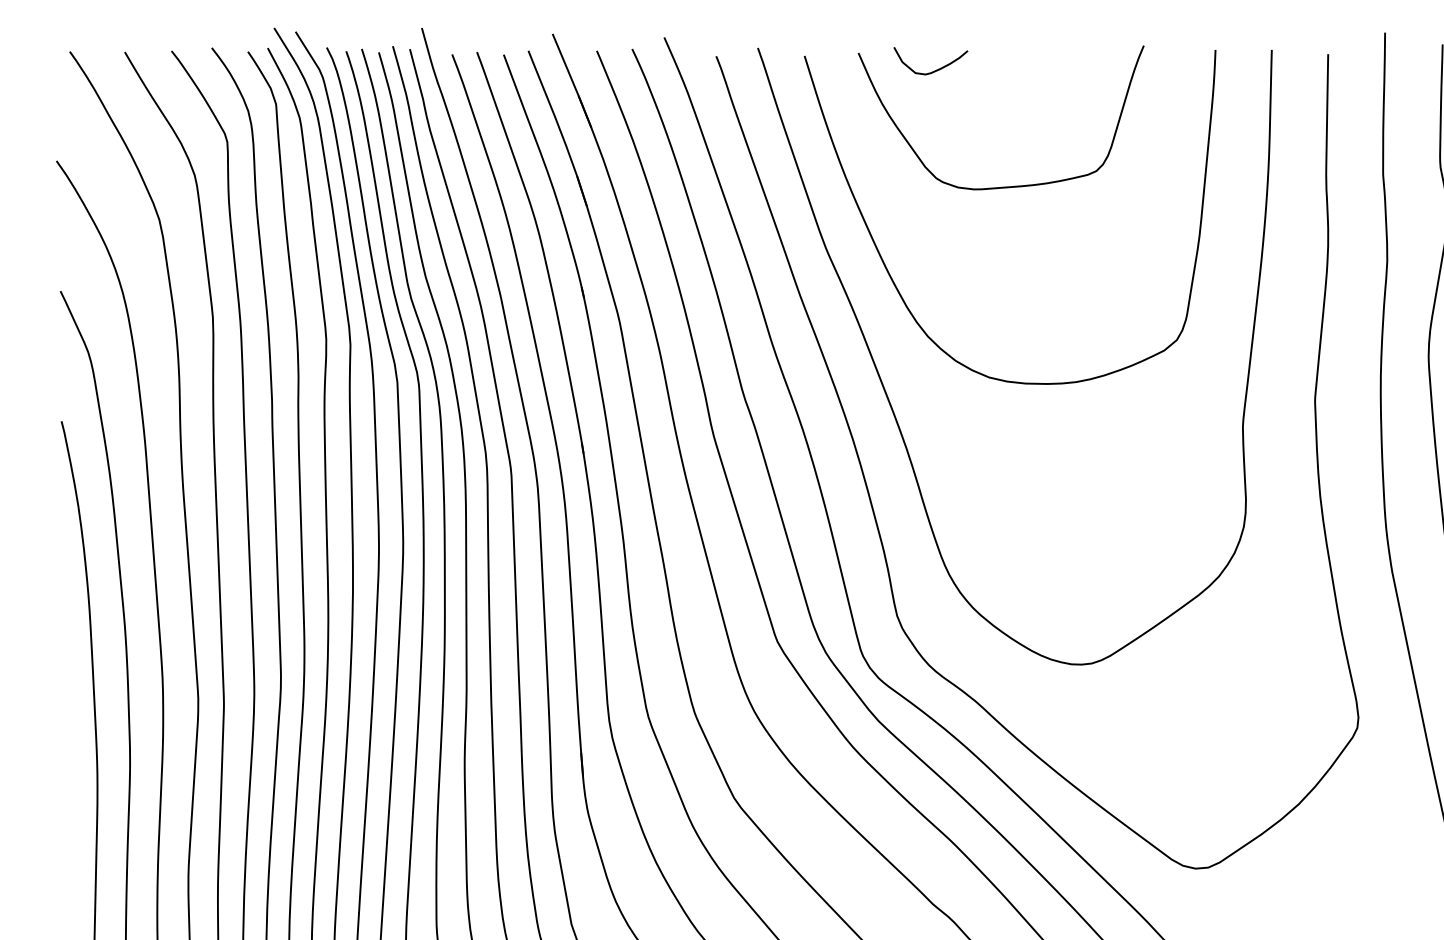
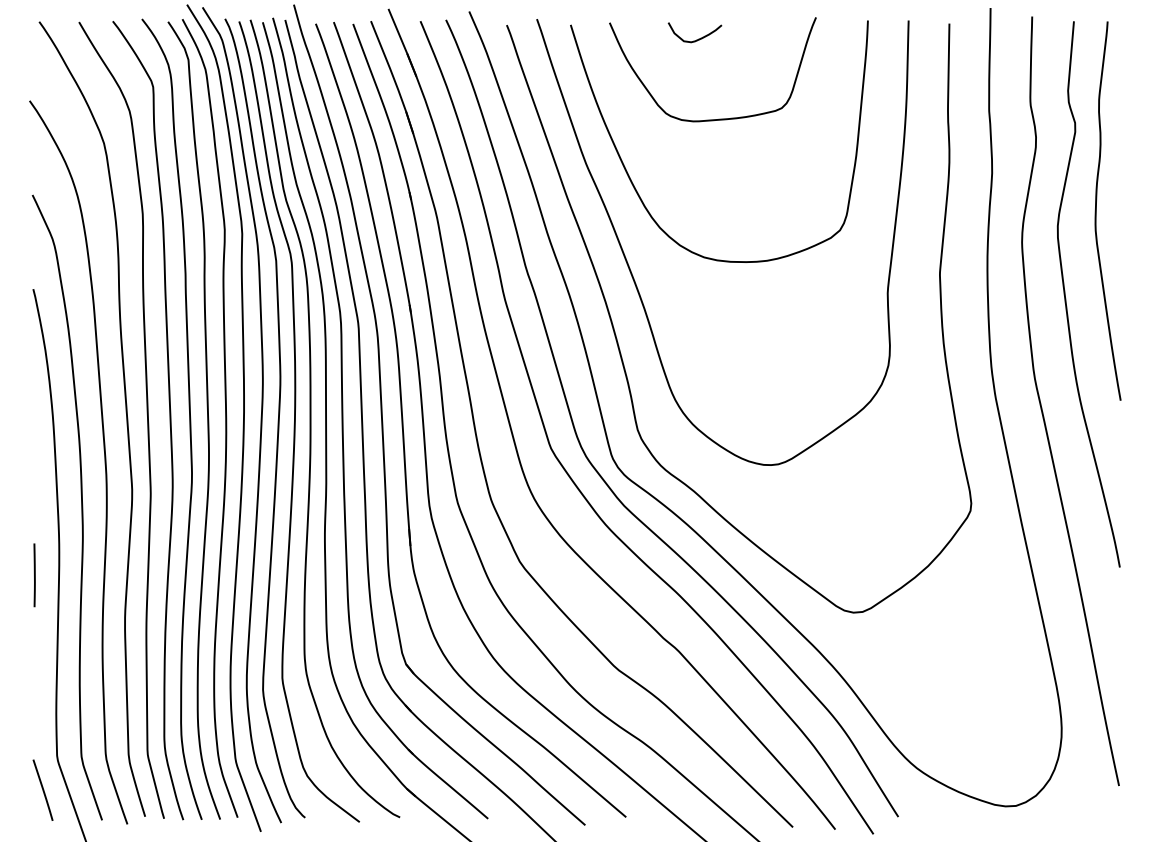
curve: (935, 69) -> (698, 38), moved
line: (63, 817) -> (34, 575), added

